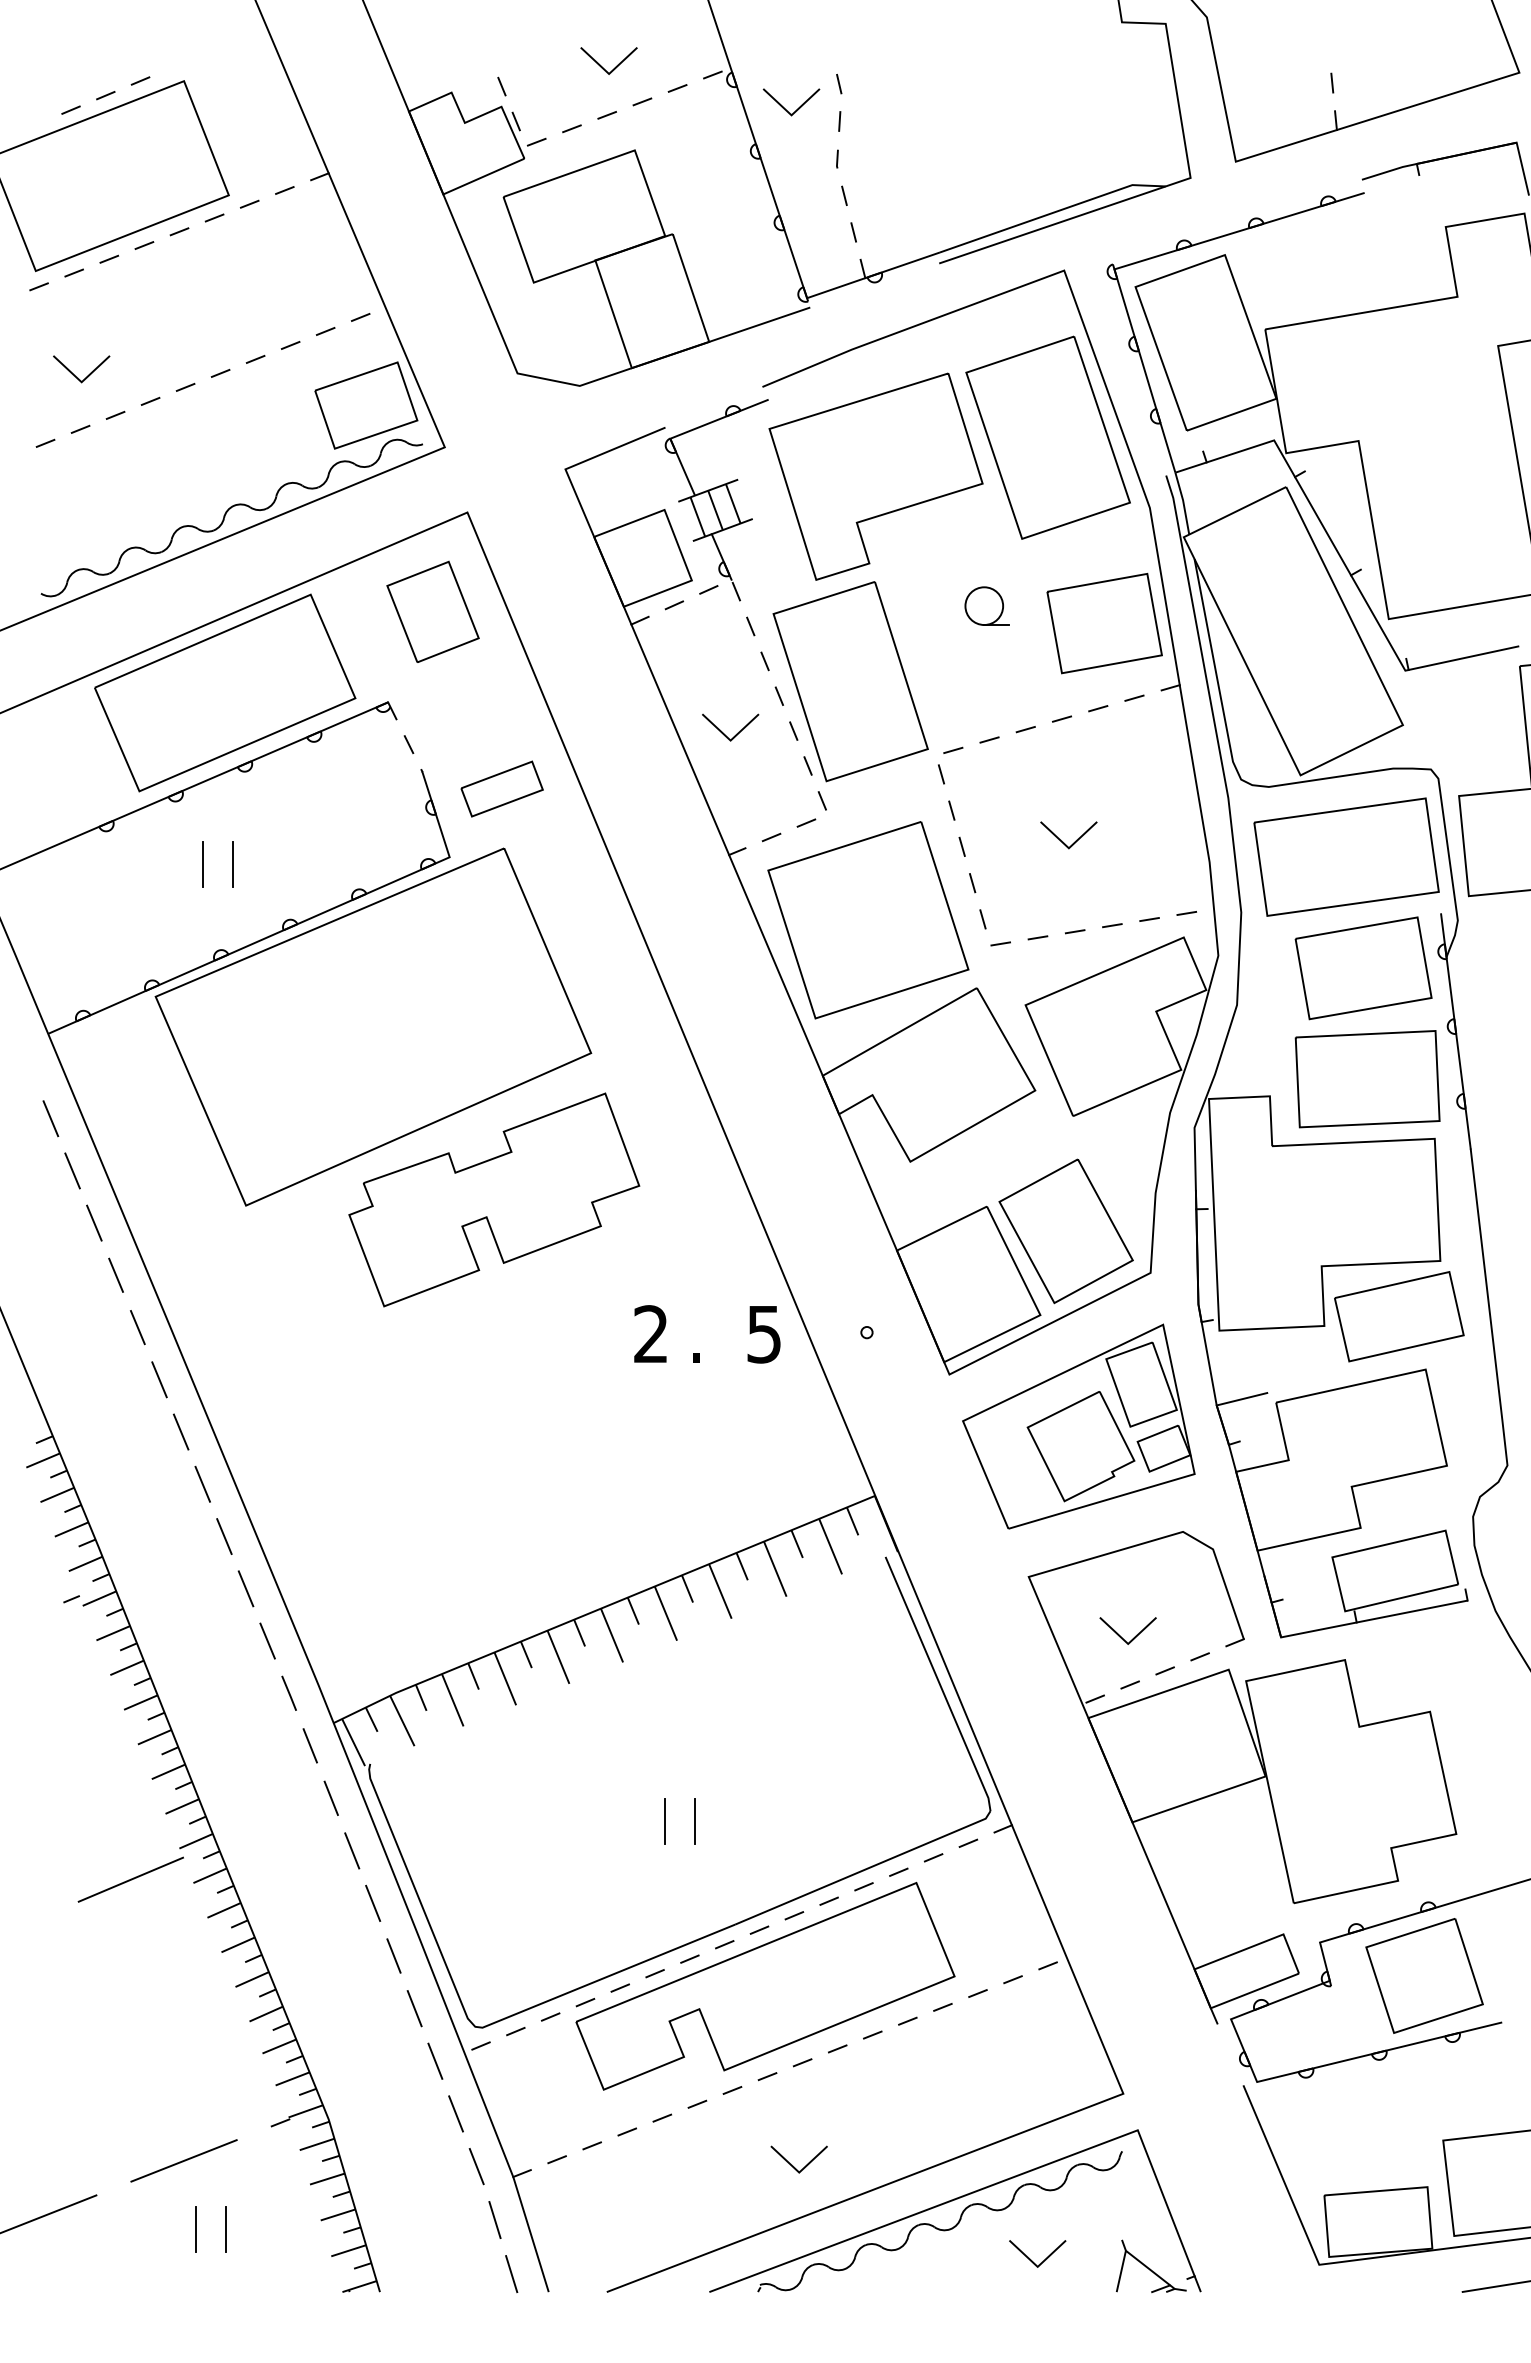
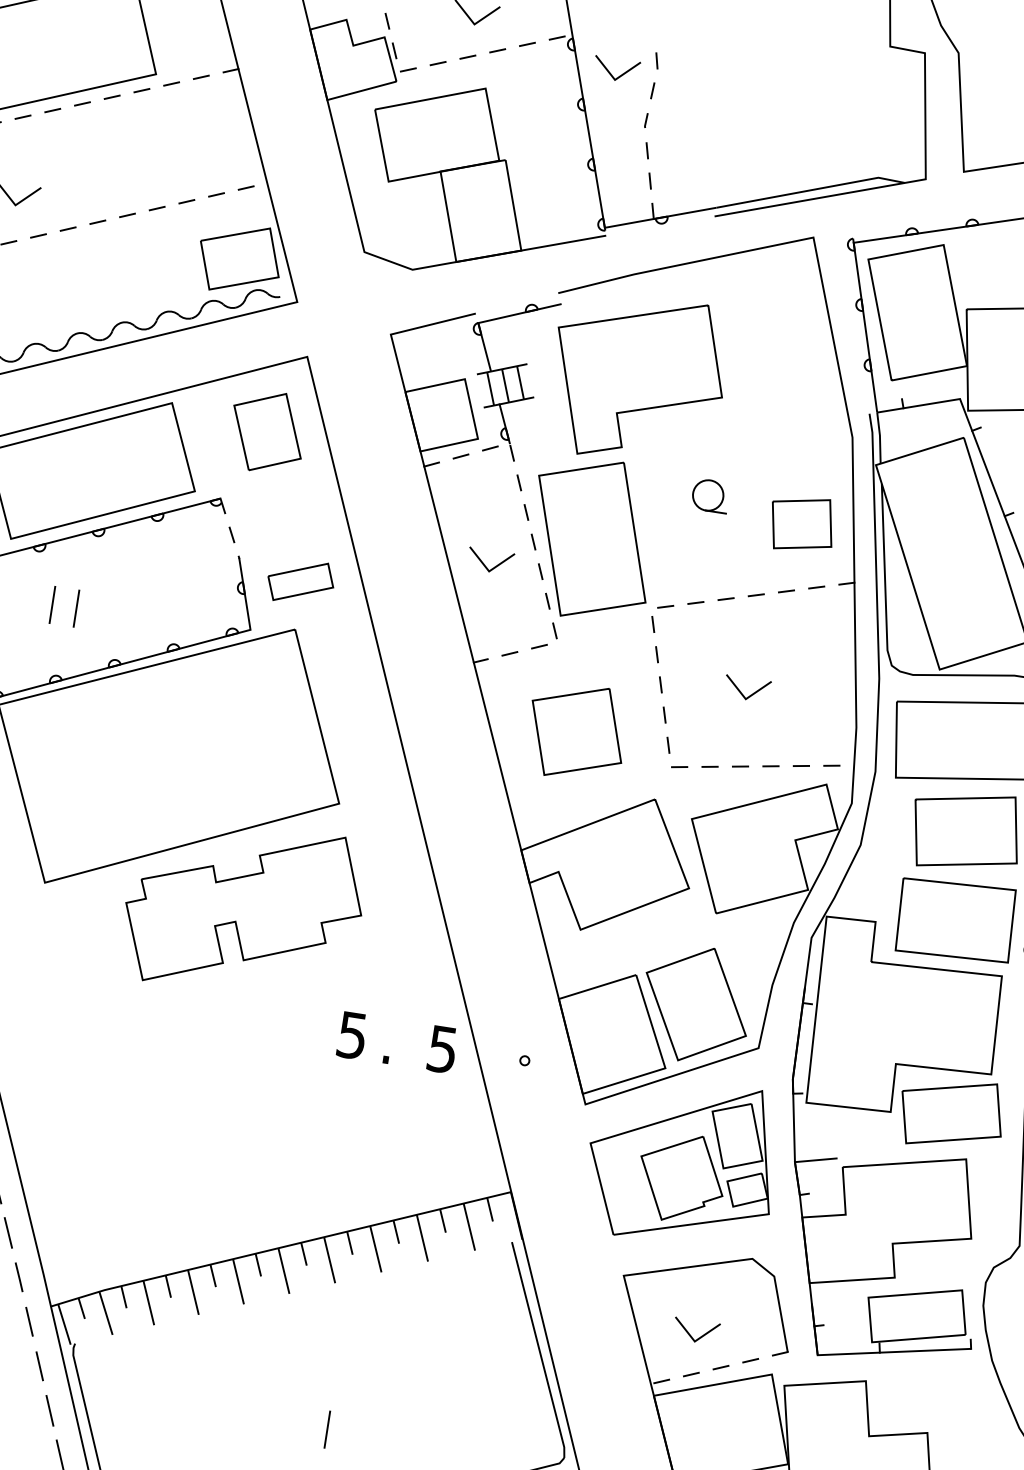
part: (1047, 437) -> (779, 368), removed
part: (1104, 623) -> (802, 524), size x0.7
part: (868, 920) -> (576, 732), size x0.6
text: (650, 1334) -> (351, 1035), 2 -> 5
line: (664, 1821) -> (302, 1425), removed

